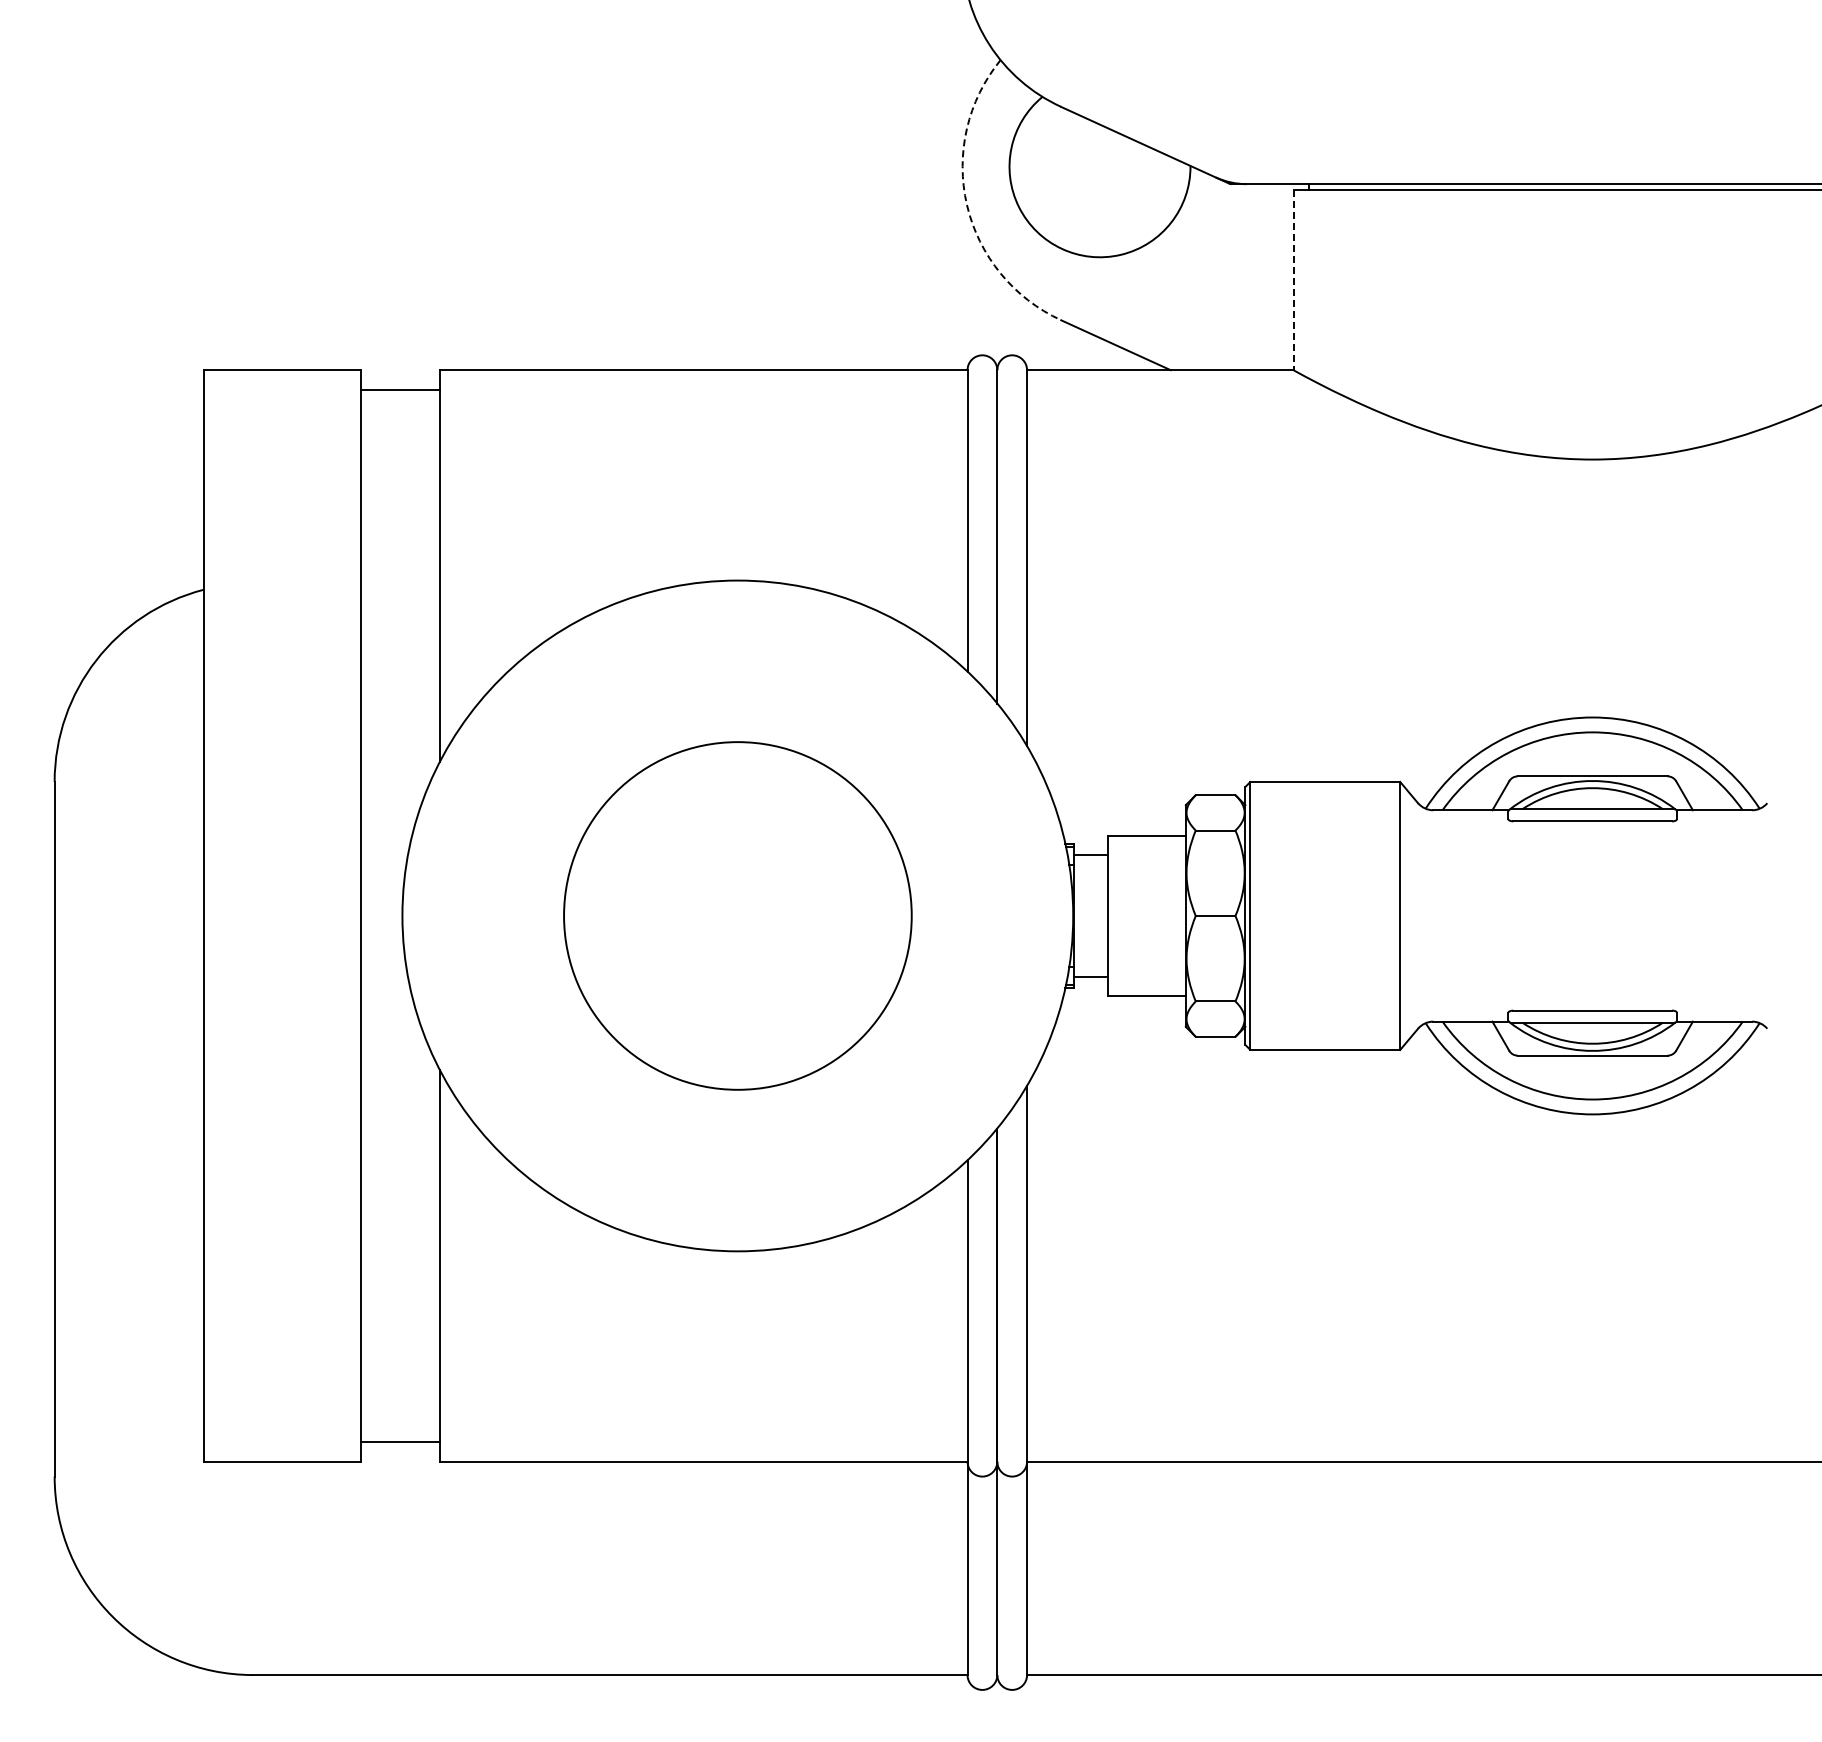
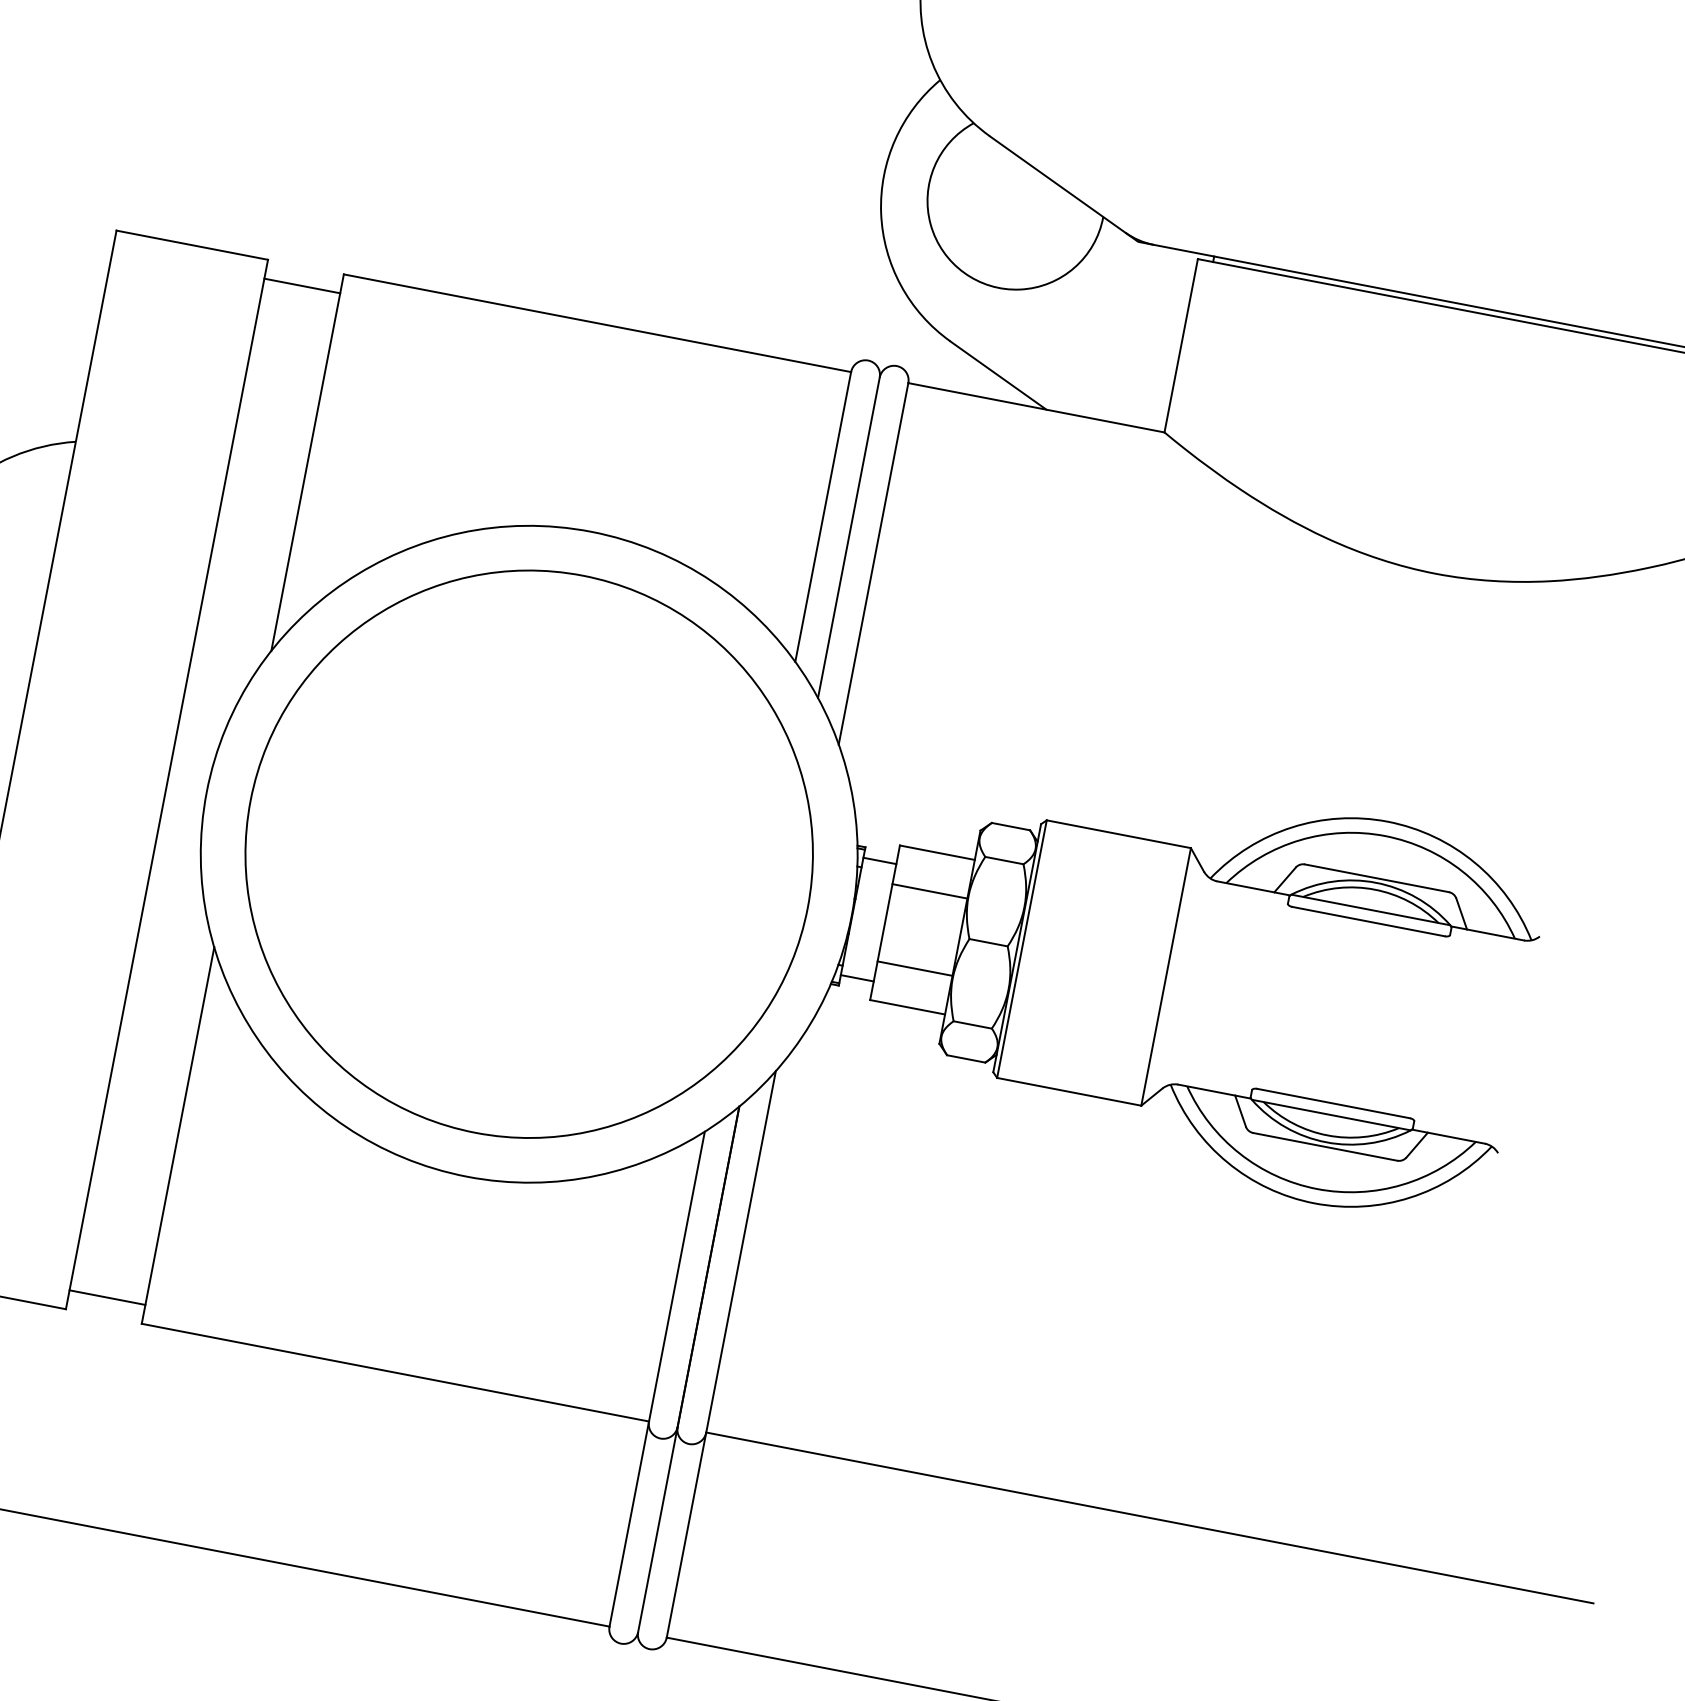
arc: (966, 205) -> (880, 213), dashed -> solid
line: (1293, 280) -> (1181, 346), dashed -> solid
line: (1146, 875) -> (929, 891), added
circle: (737, 915) -> (528, 853), size x1.67
line: (1146, 956) -> (914, 968), added

